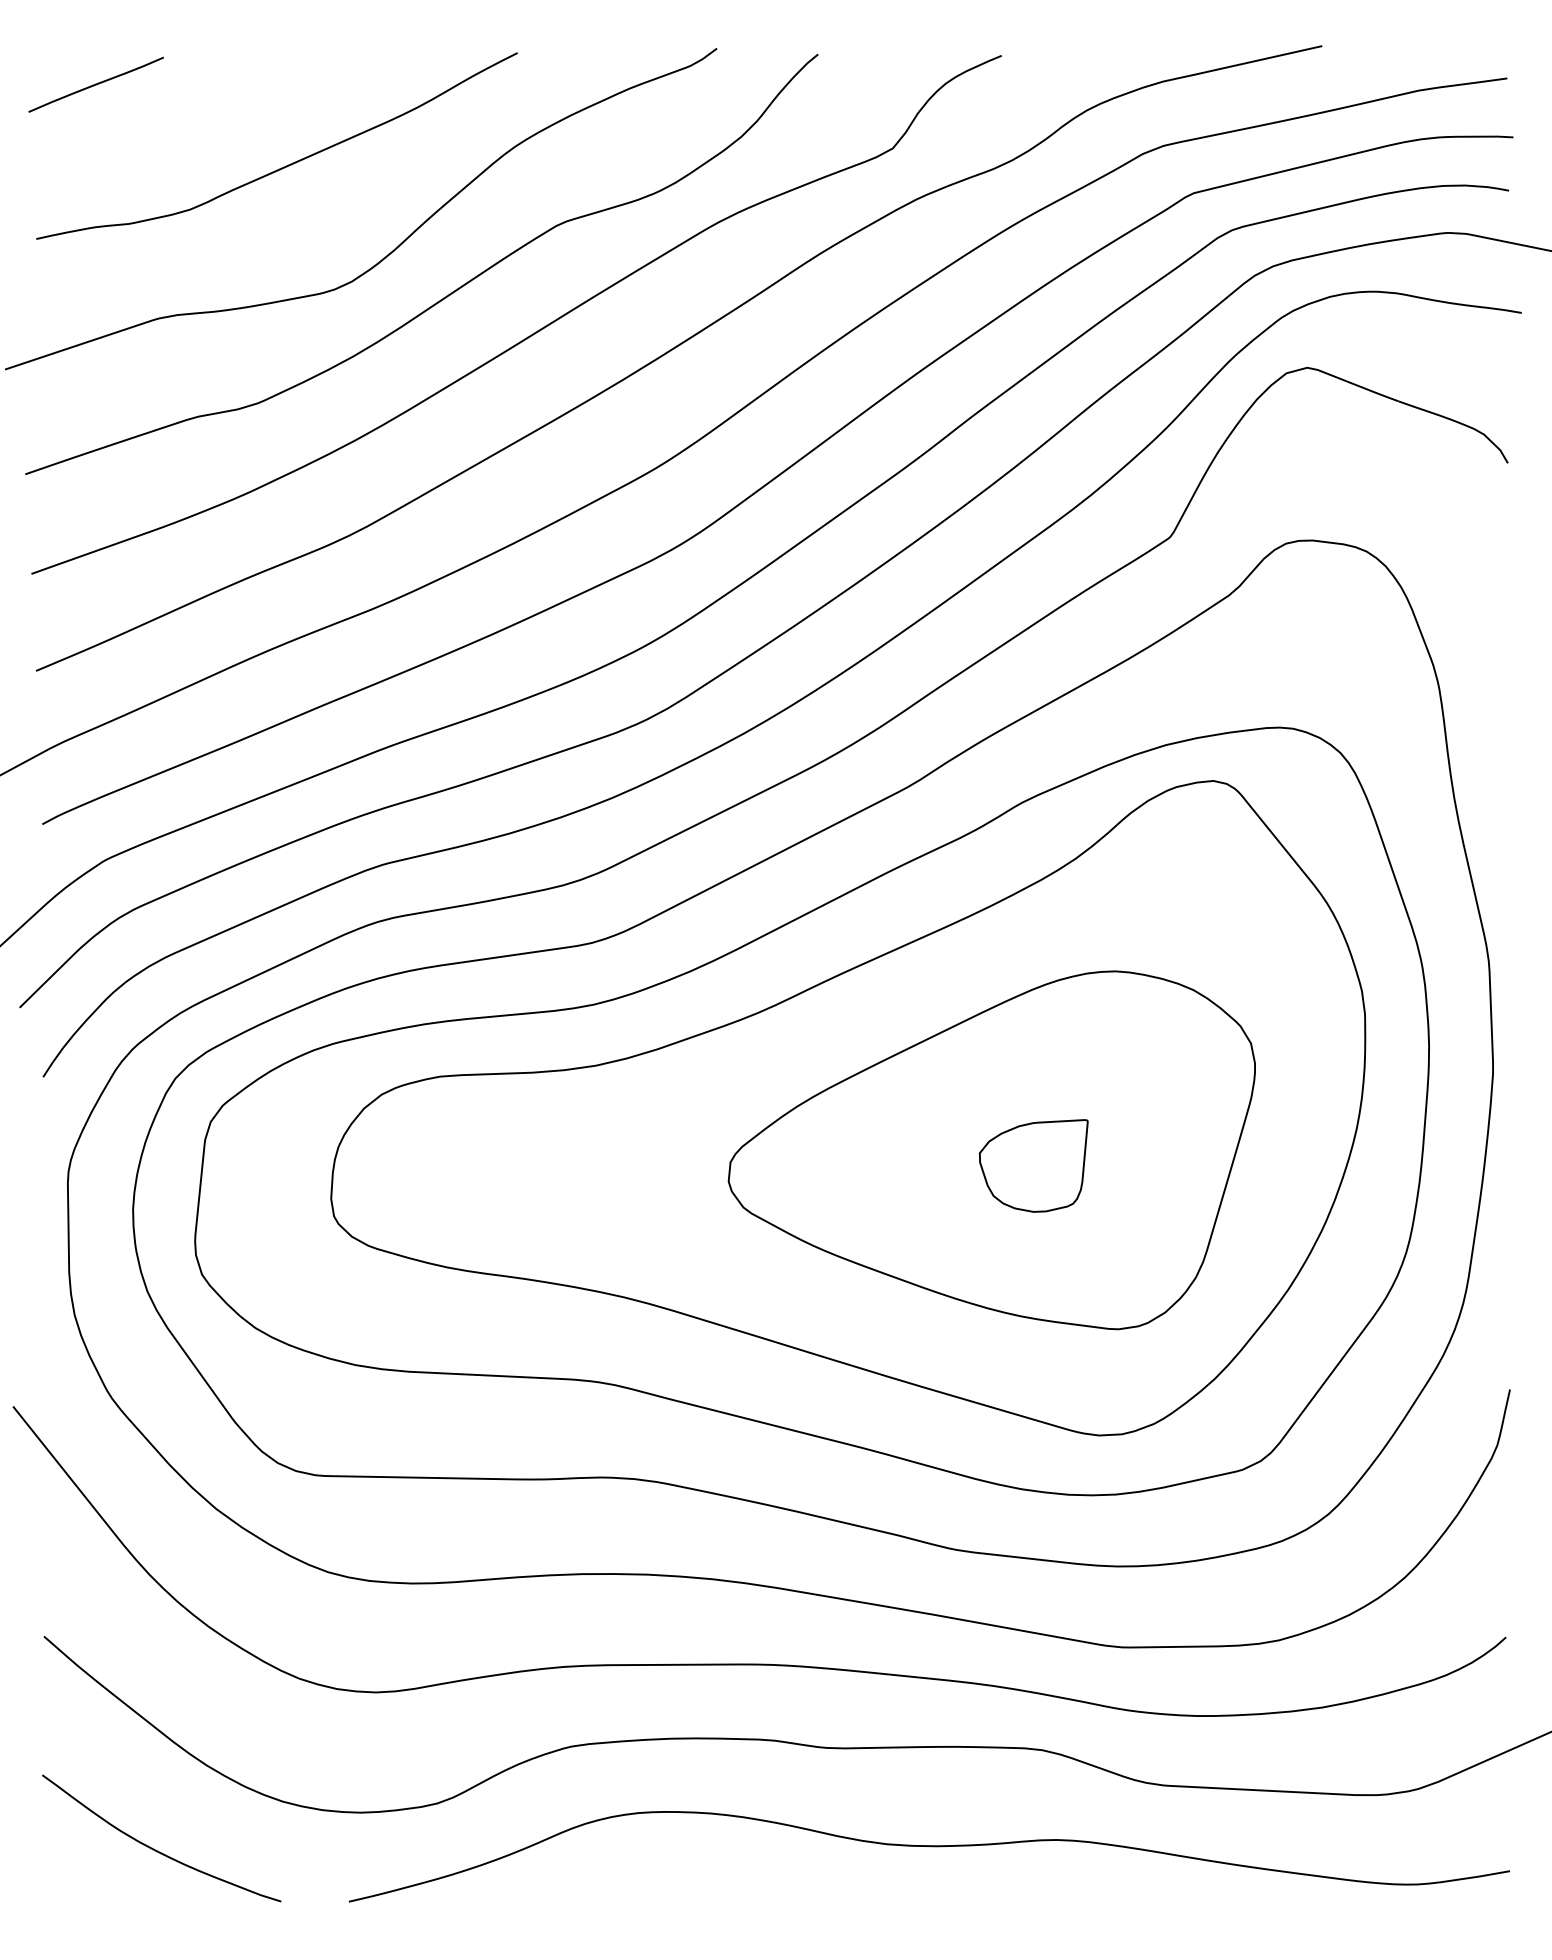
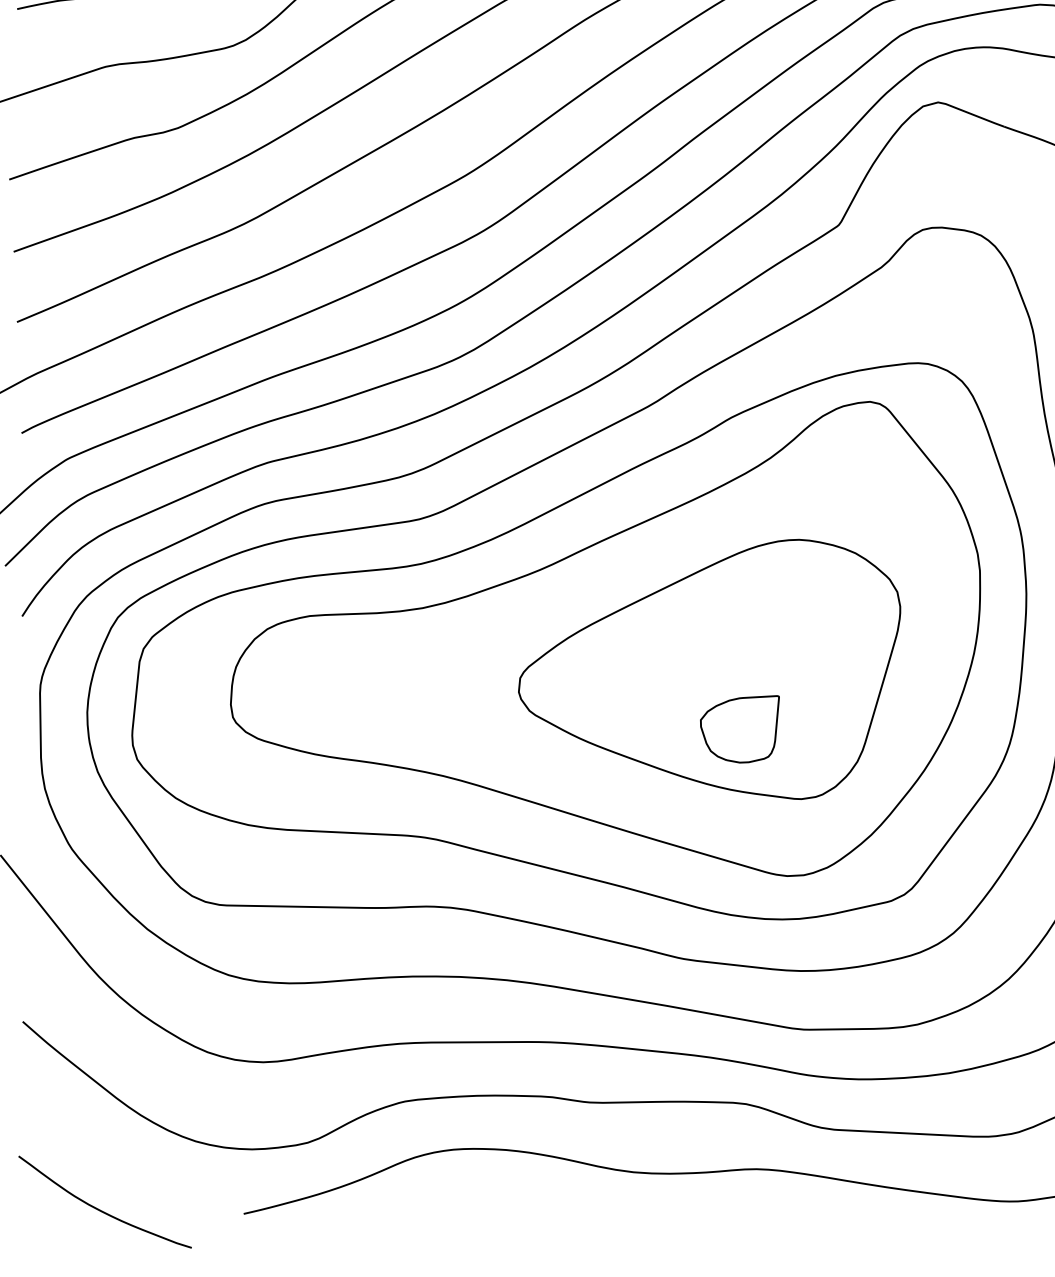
part: (1033, 1165) -> (739, 729), moved
curve: (154, 1848) -> (99, 1209), moved

